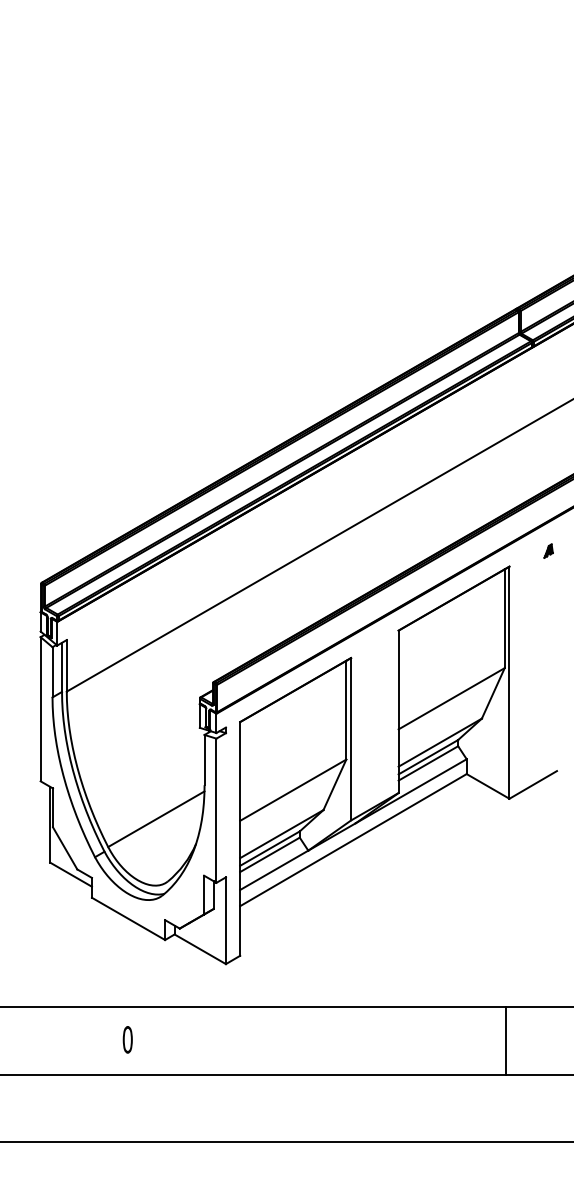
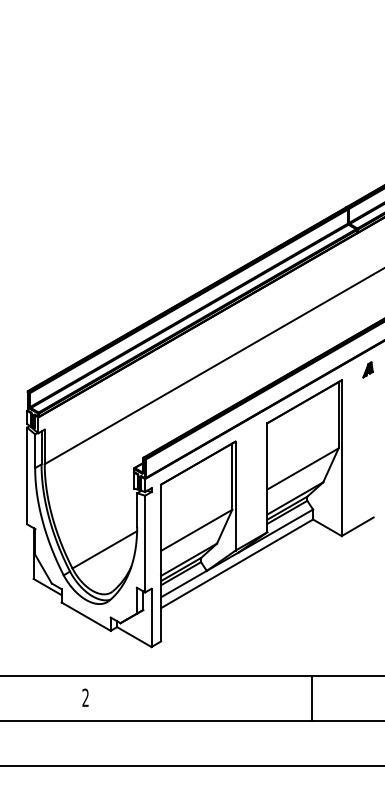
part: (547, 550) -> (367, 369), size x1.67
text: (127, 1039) -> (85, 697), 0 -> 2
line: (506, 1040) -> (311, 698), moved

